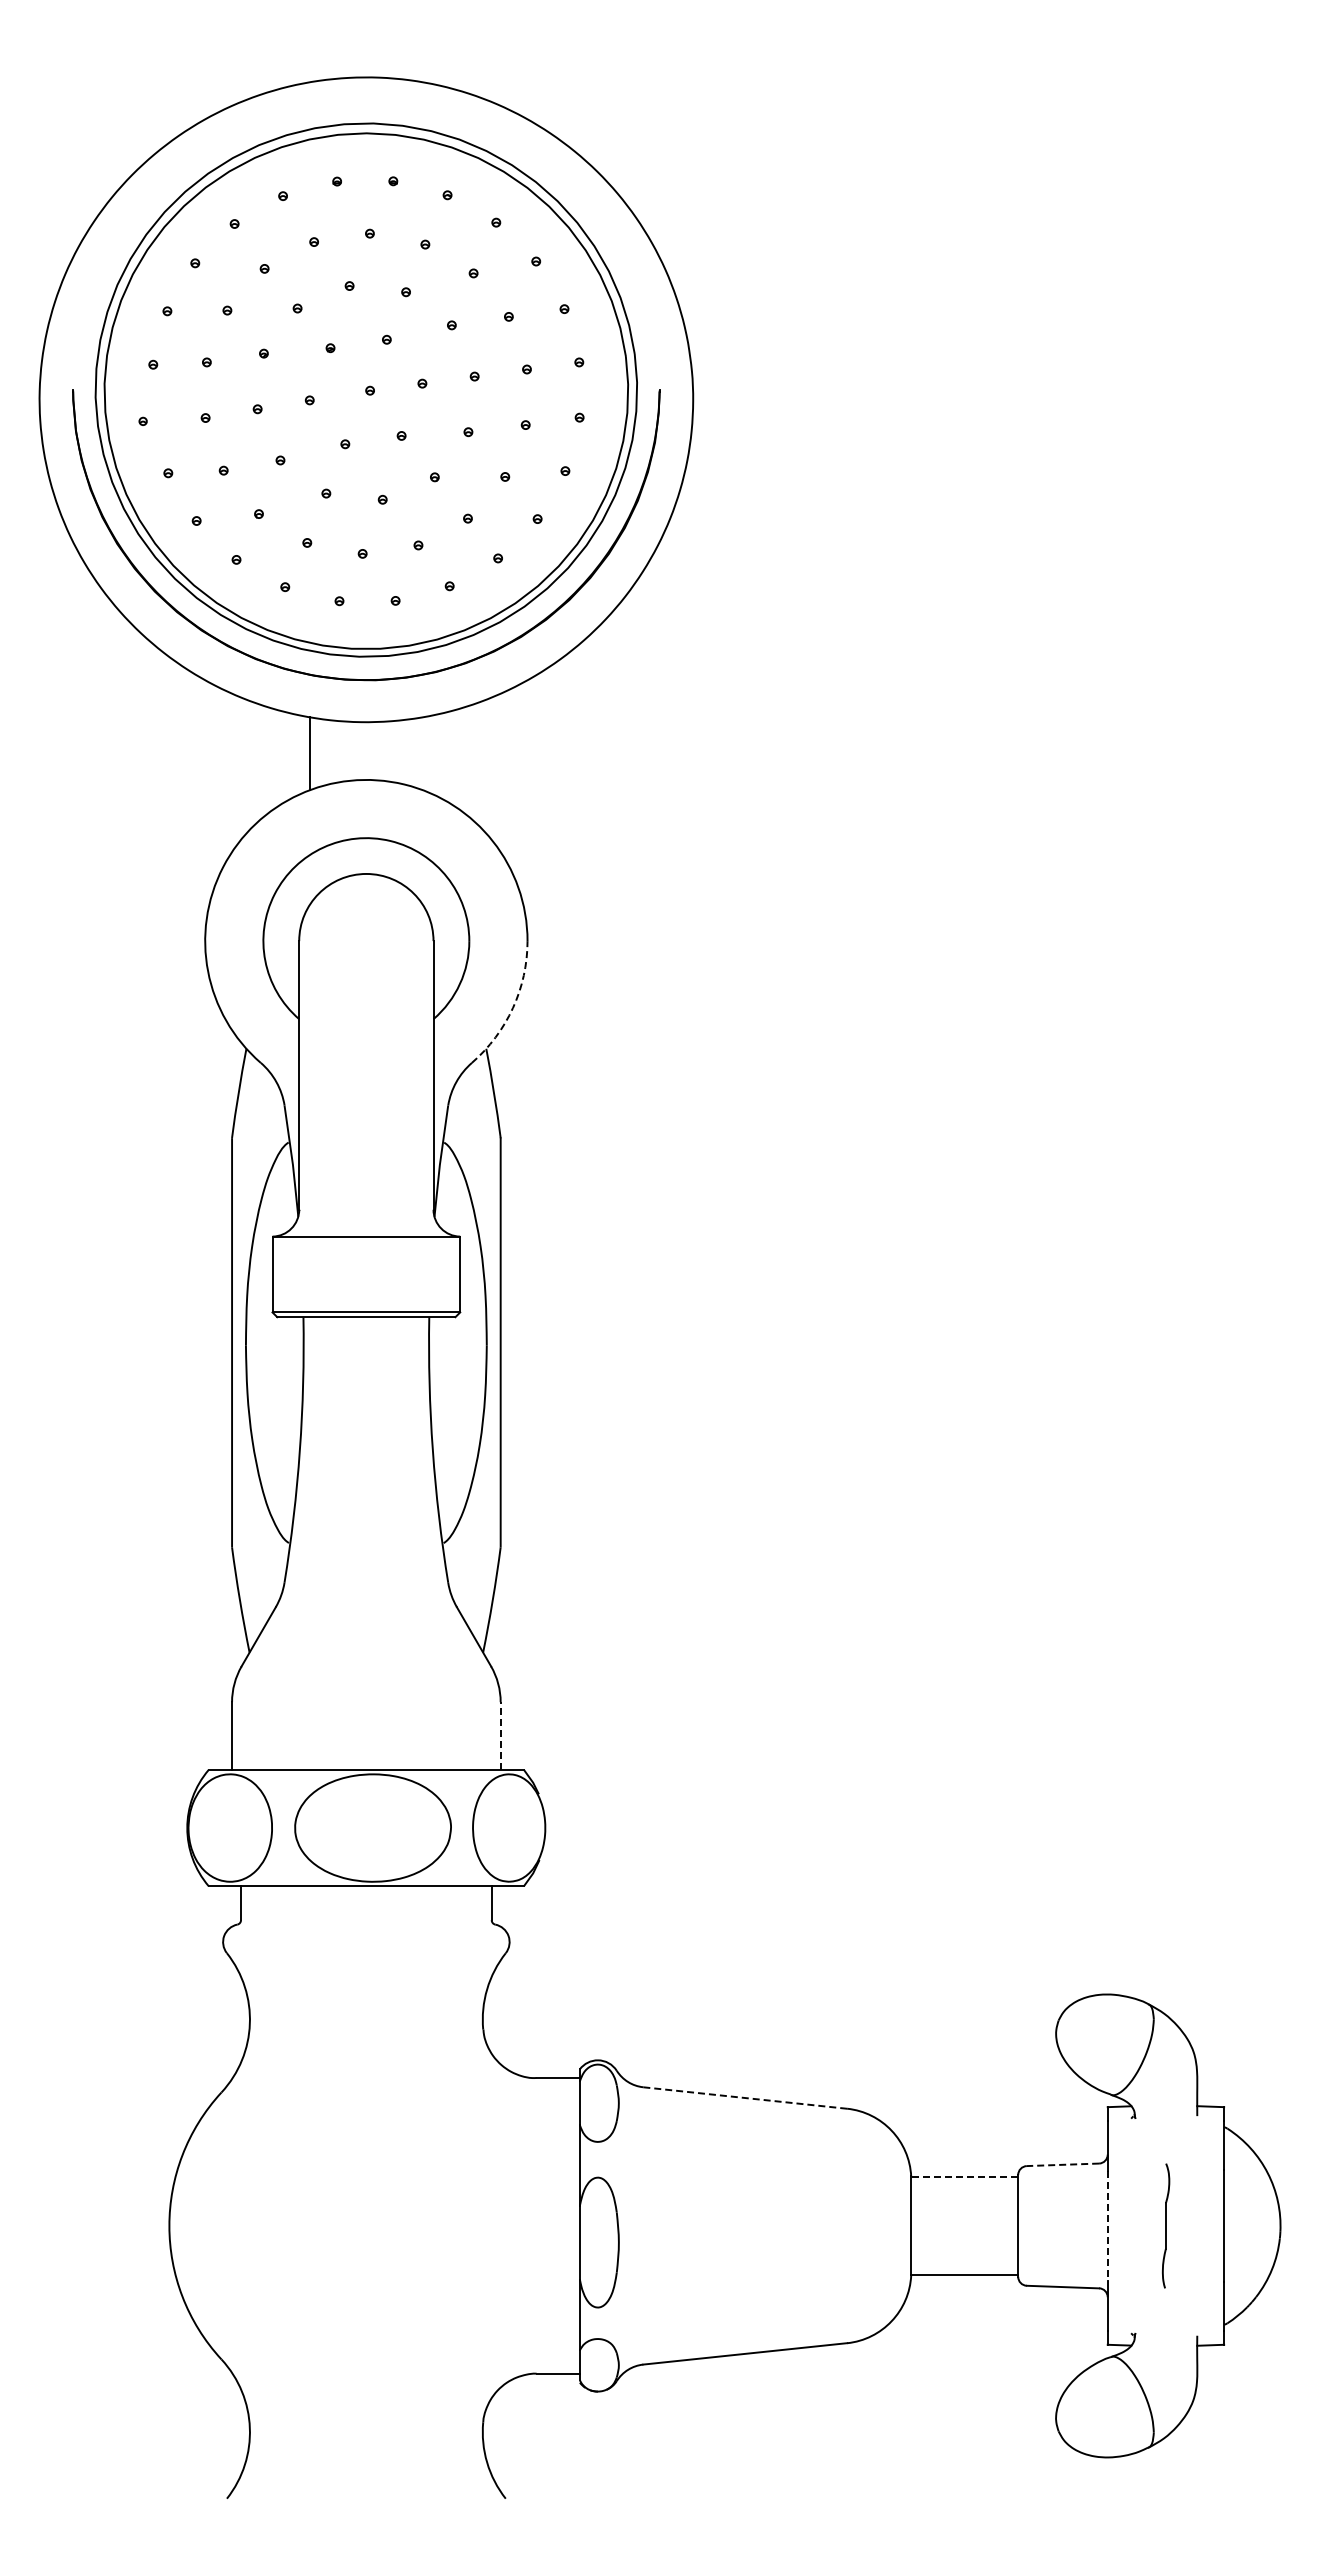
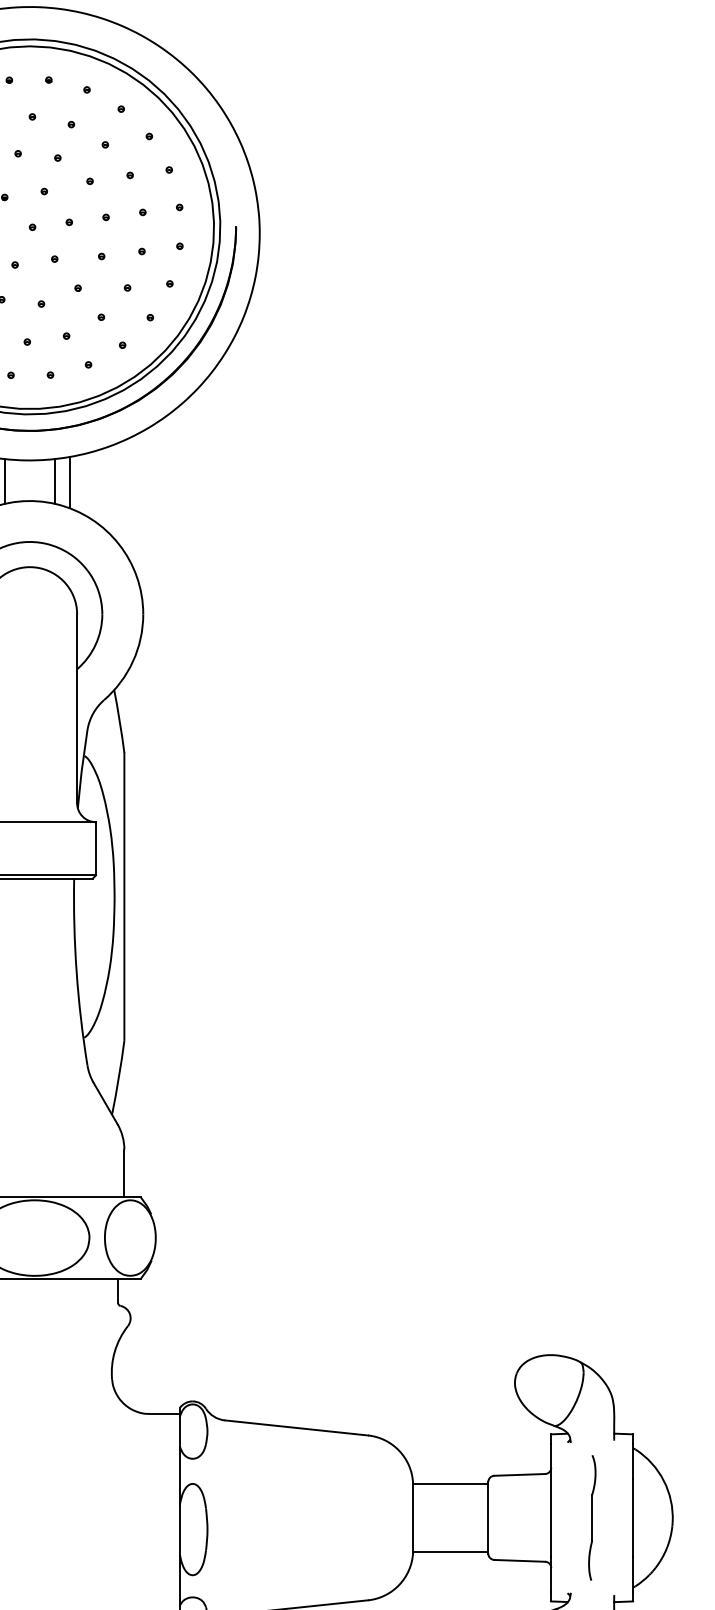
line: (330, 751) -> (4, 481), added
line: (402, 751) -> (55, 481), added
line: (423, 753) -> (70, 482), added
arc: (512, 1008) -> (132, 661), dashed -> solid
line: (500, 1736) -> (124, 1173), dashed -> solid
line: (745, 2098) -> (296, 1428), dashed -> solid
line: (1062, 2164) -> (519, 1474), dashed -> solid
line: (964, 2177) -> (450, 1483), dashed -> solid
part: (1165, 2225) -> (591, 1517), size x1.43
line: (1107, 2226) -> (551, 1518), dashed -> solid

